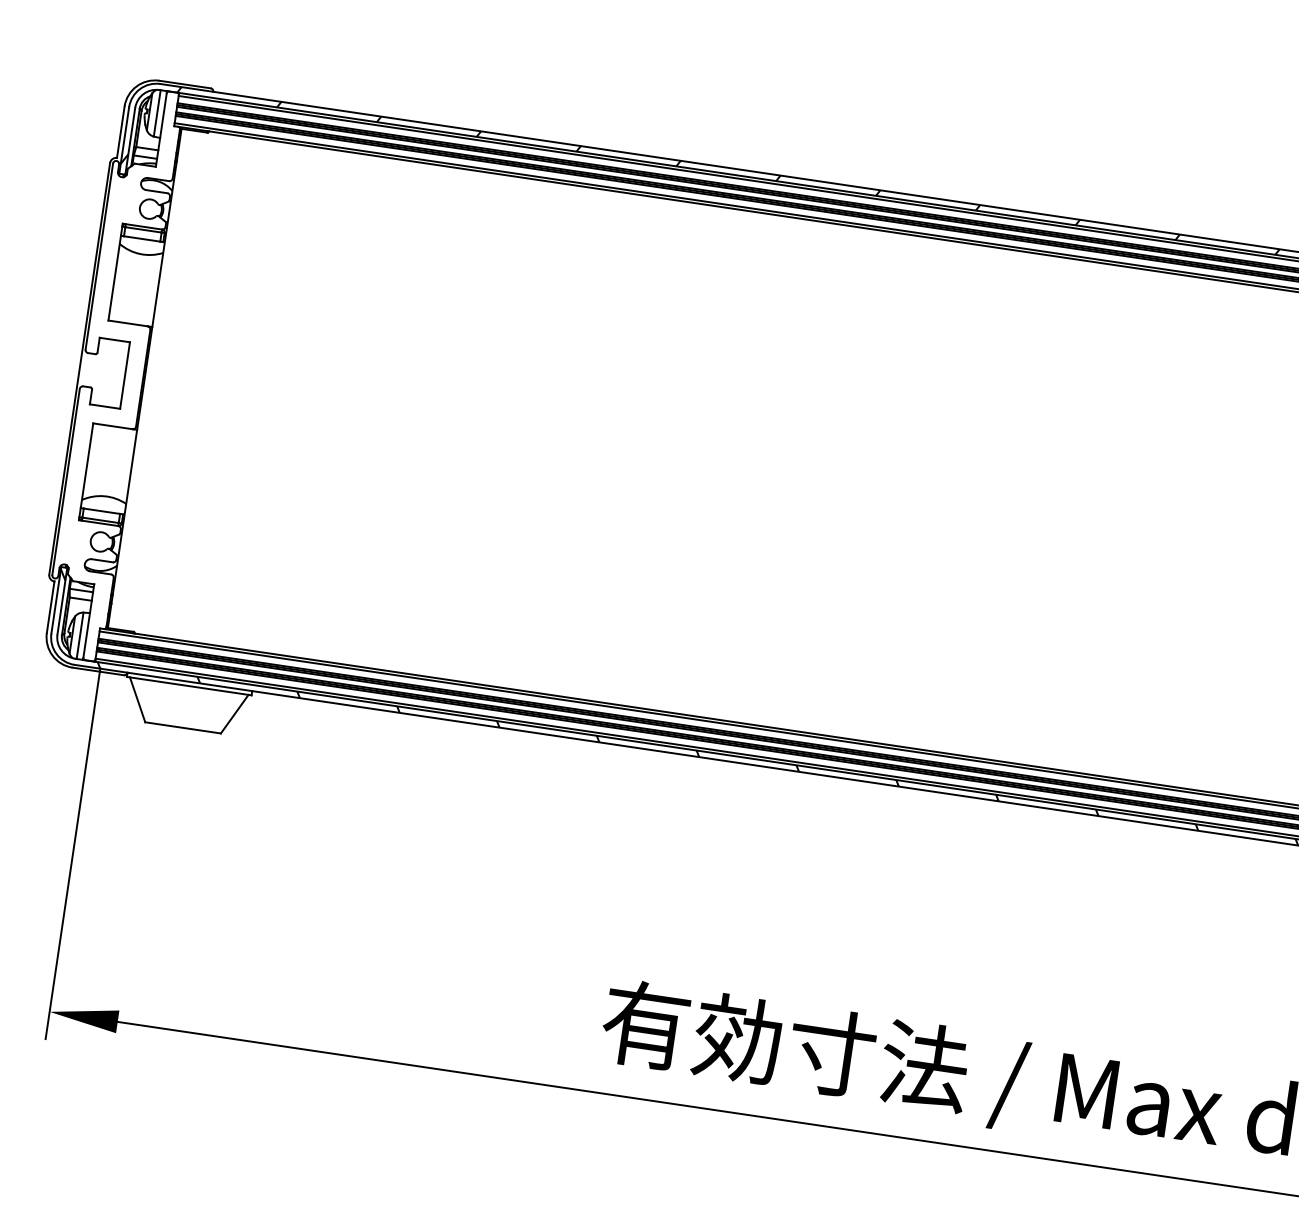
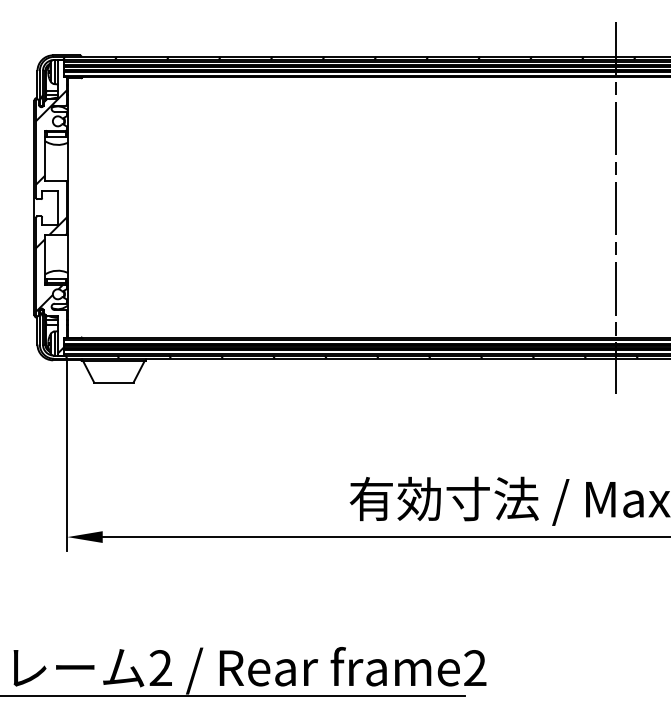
hatch: (108, 400) -> (51, 221), added
line: (1200, 533) -> (616, 207), added

